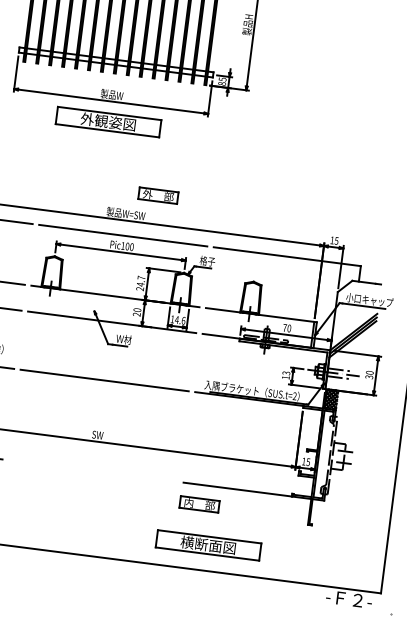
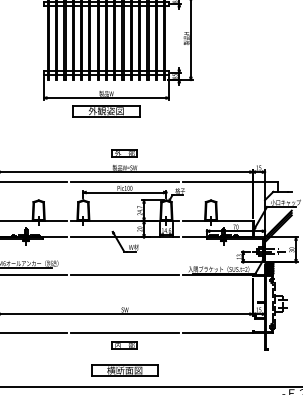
part: (157, 195) -> (124, 153), moved
line: (92, 471) -> (124, 333), added
part: (198, 504) -> (124, 345), moved
part: (207, 545) -> (124, 370), moved

